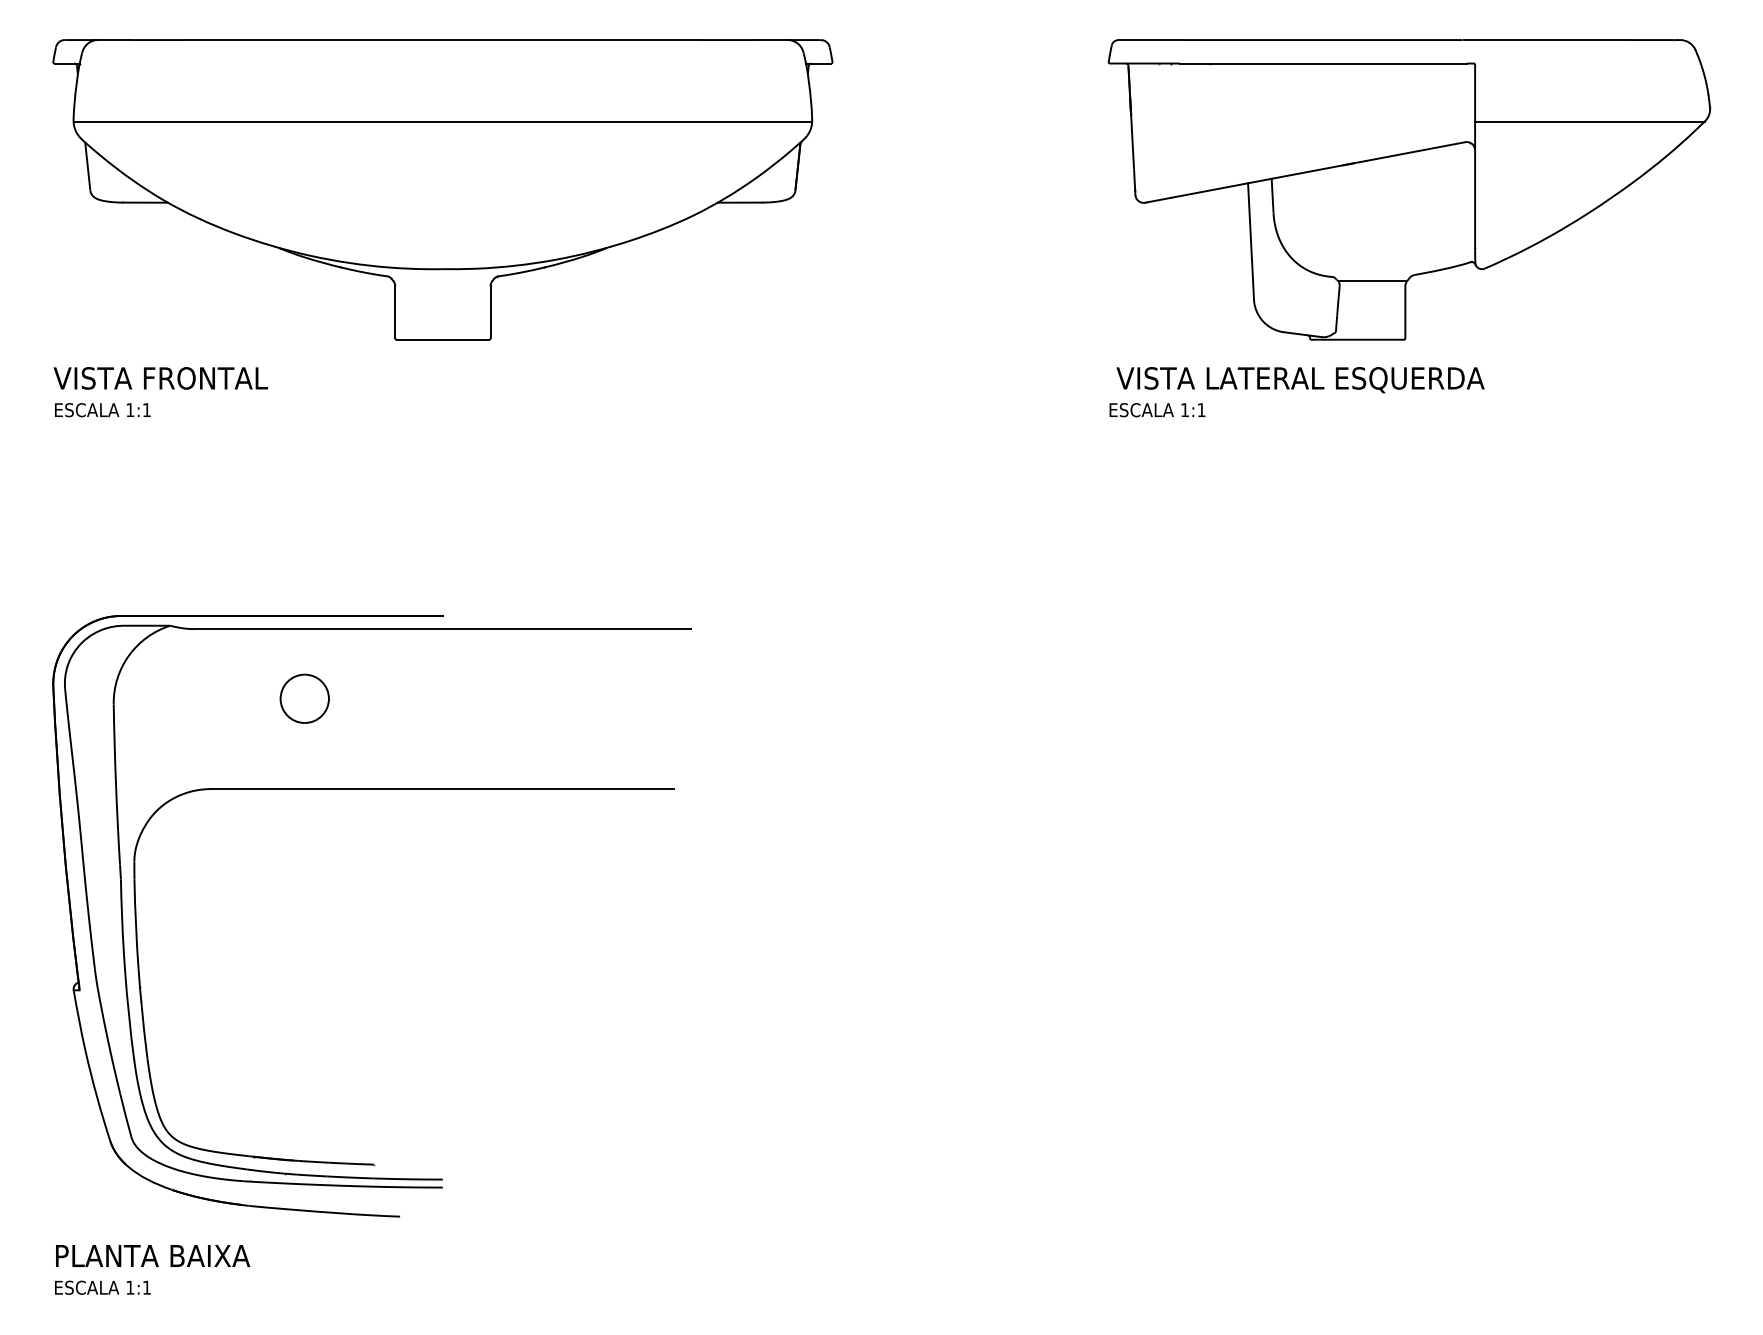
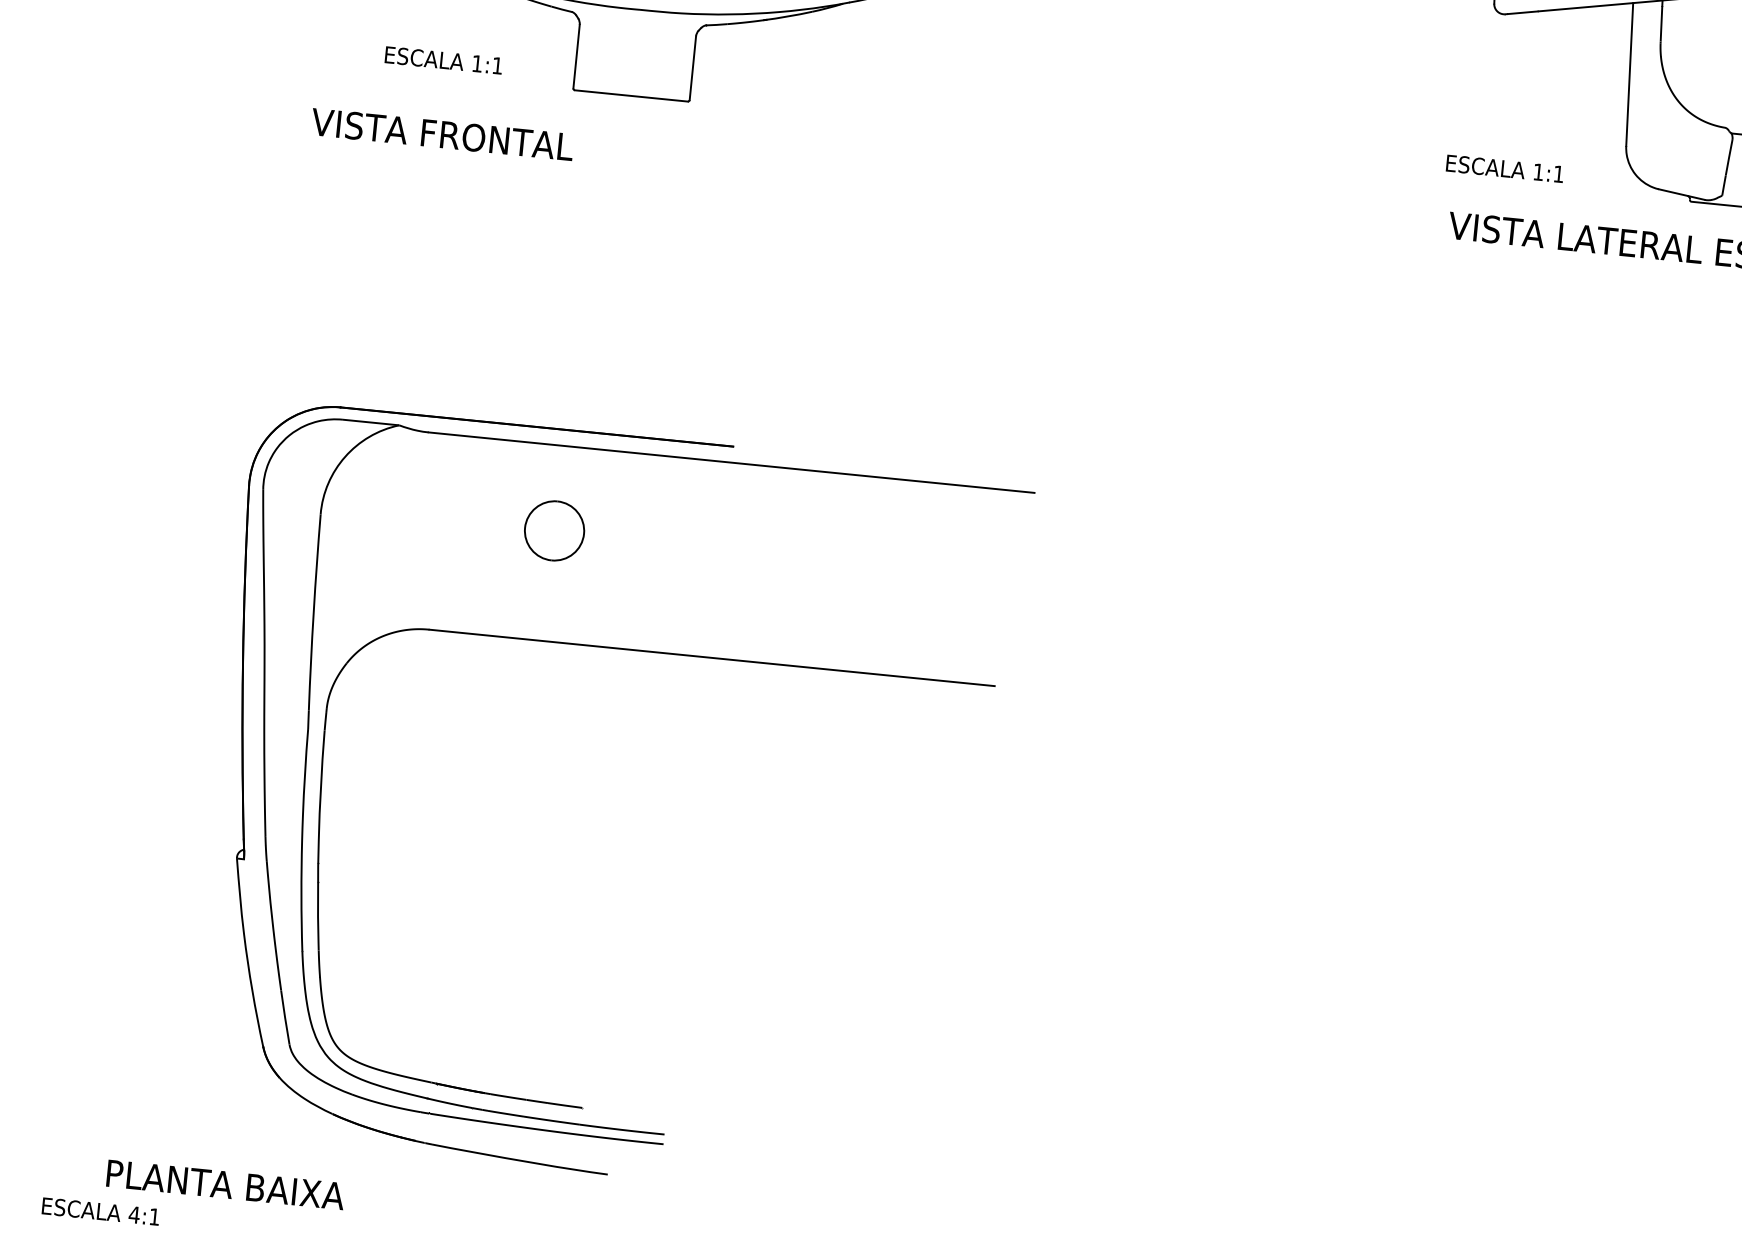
text: (160, 378) -> (442, 134), moved
text: (102, 410) -> (443, 60), moved
text: (1157, 410) -> (1504, 169), moved
part: (371, 789) -> (624, 649), moved
text: (153, 1255) -> (226, 1184), moved
text: (129, 1287) -> (133, 1214), 1:1 -> 4:1

